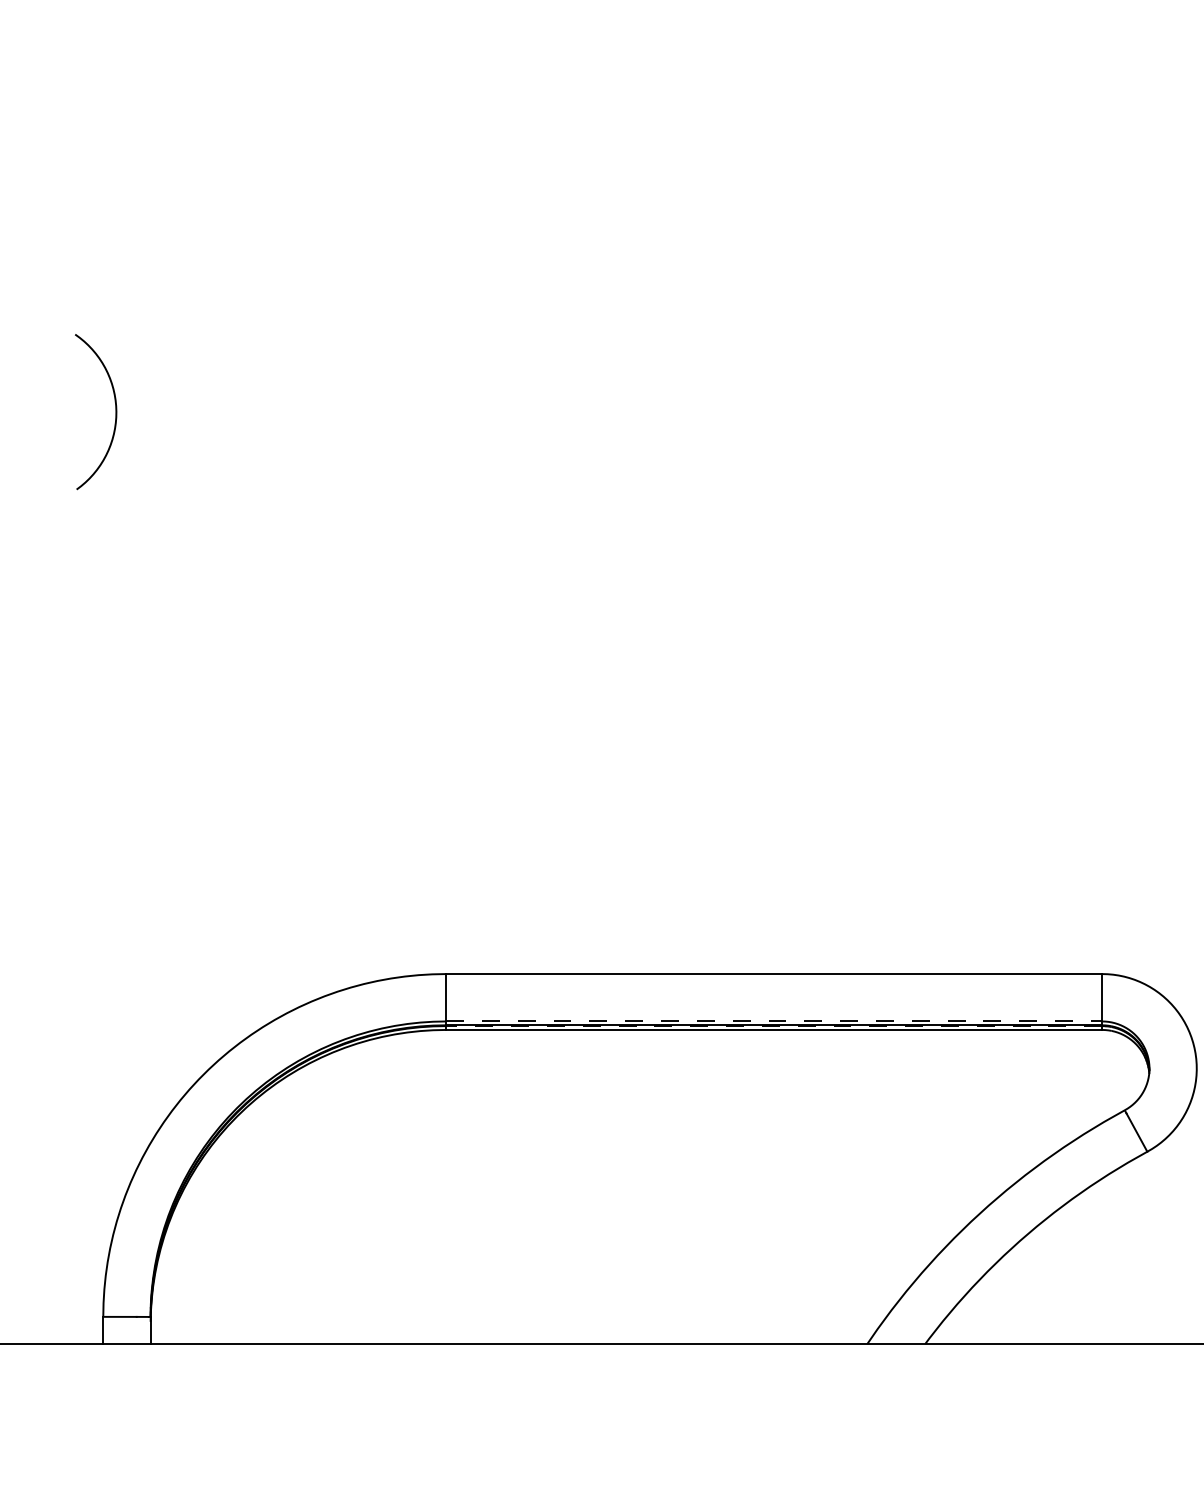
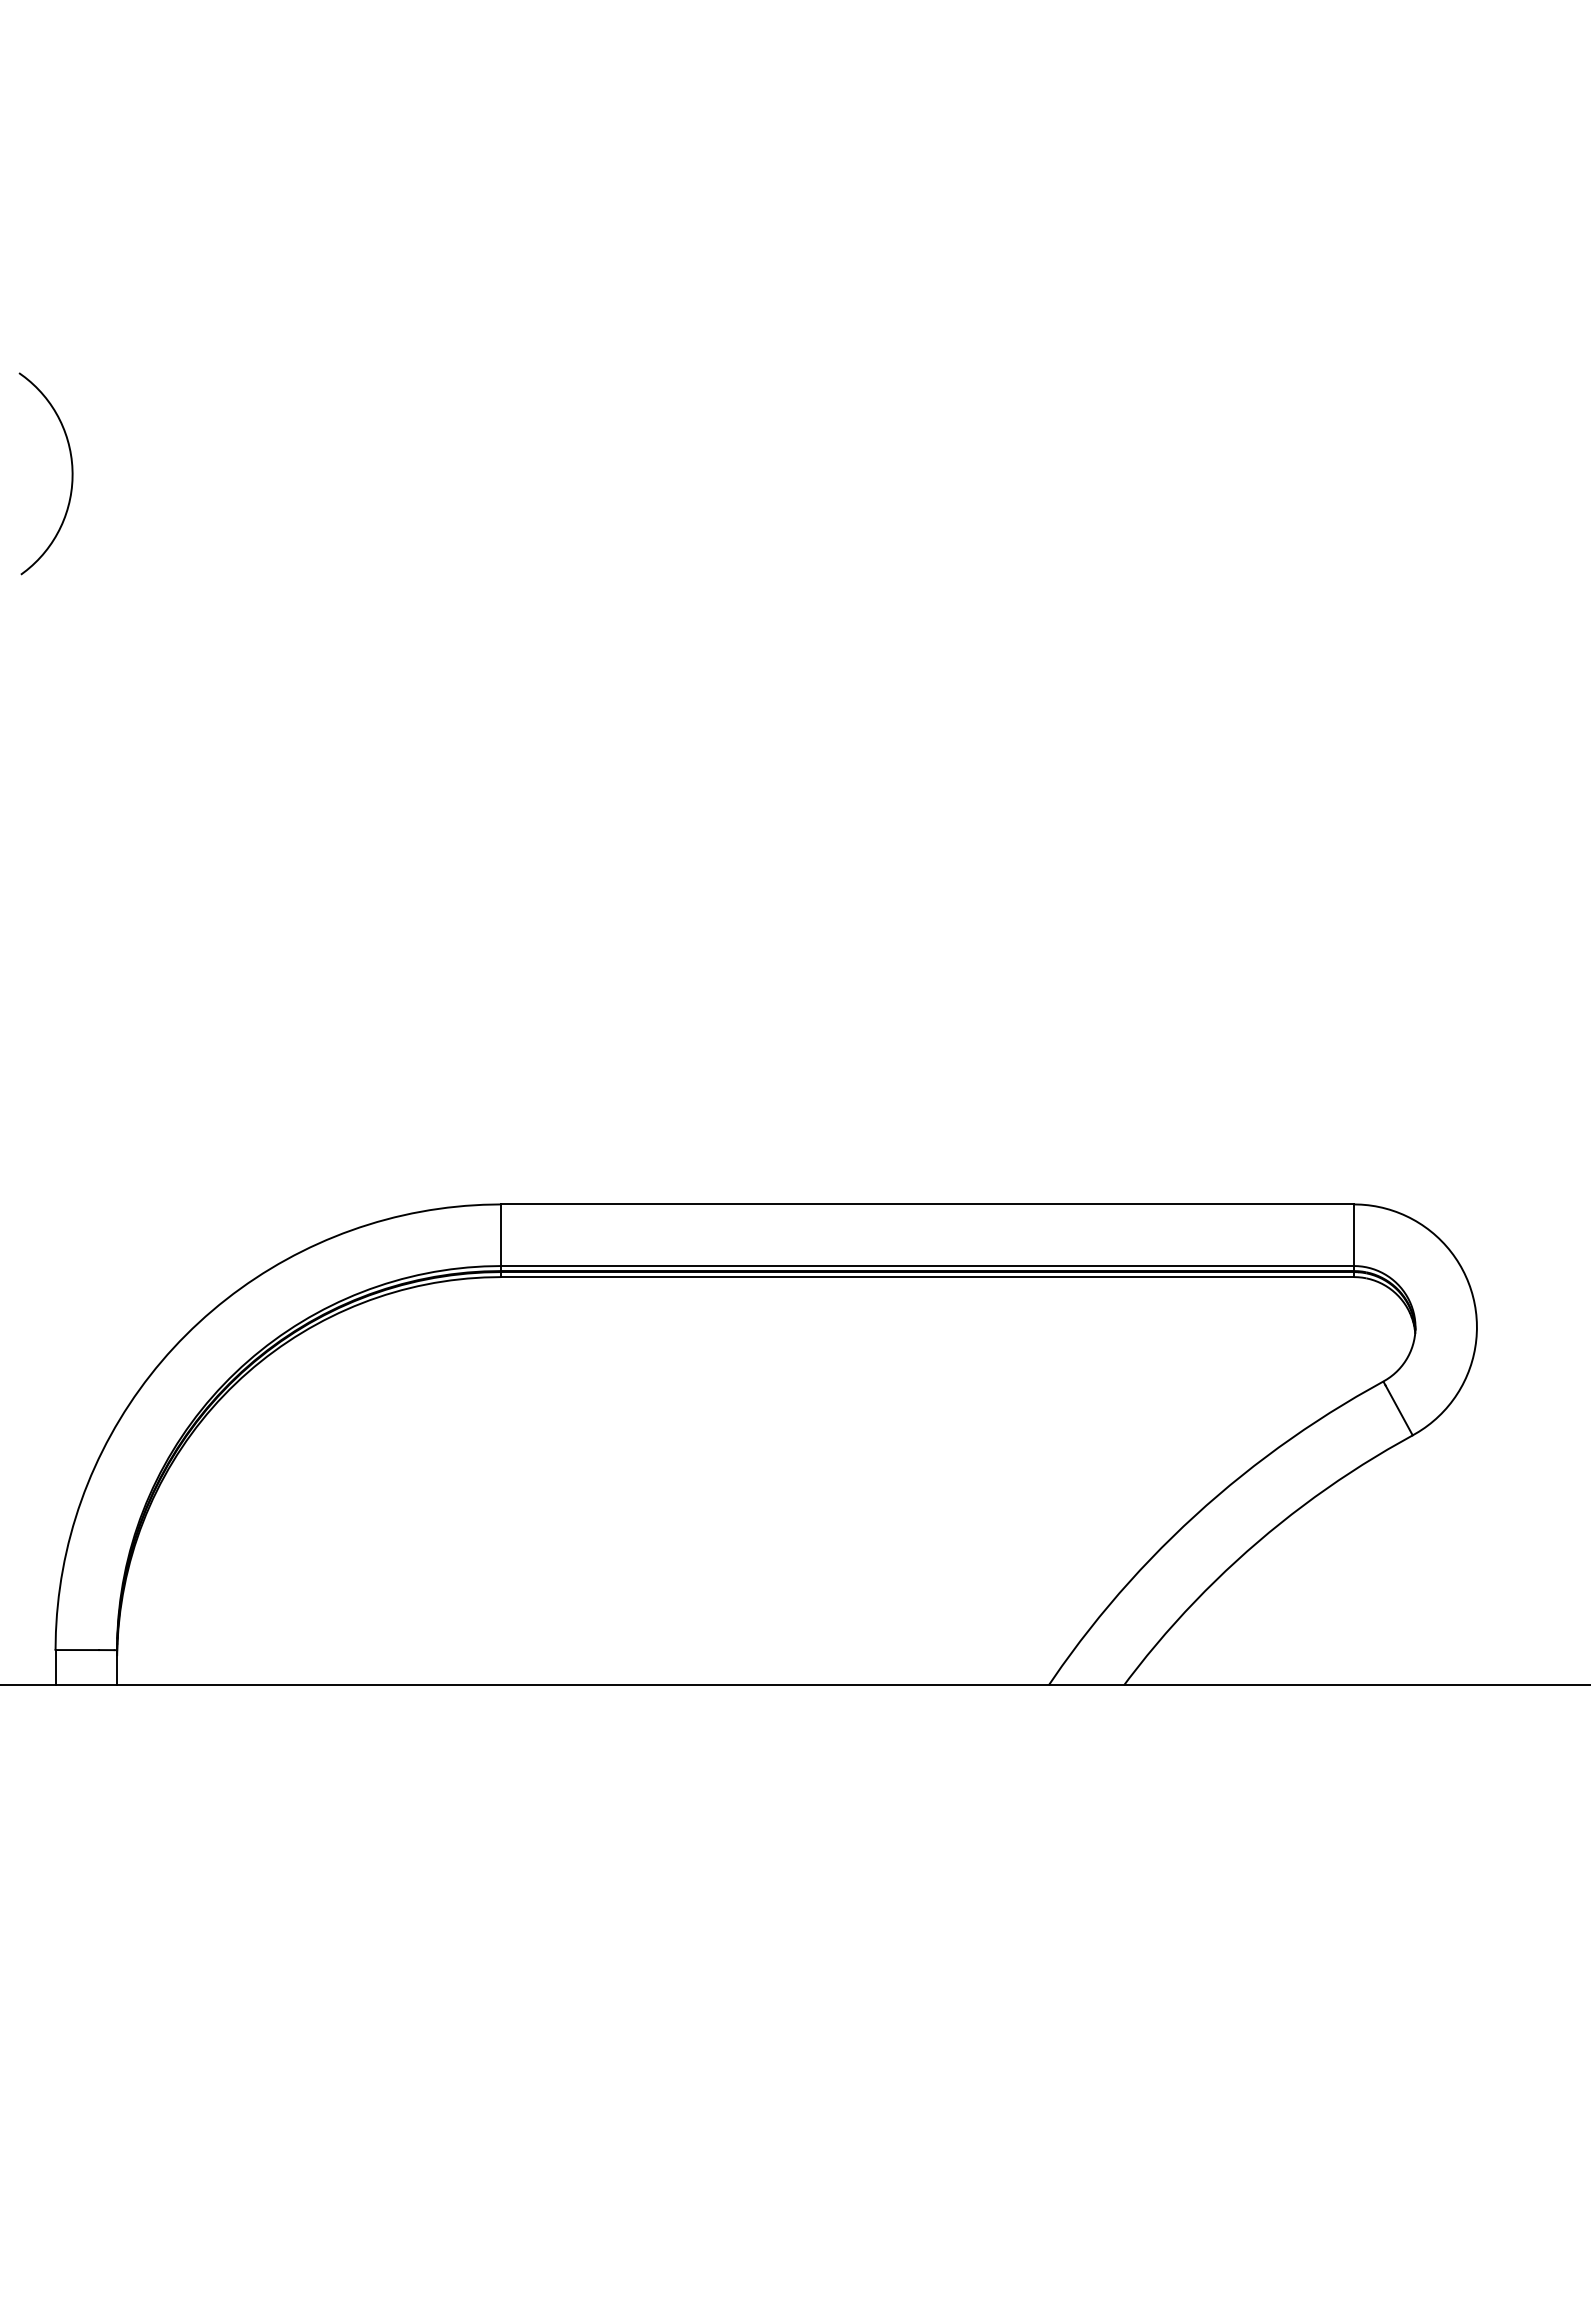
line: (774, 1021) -> (928, 1266), dashed -> solid
line: (774, 1026) -> (927, 1272), dashed -> solid

